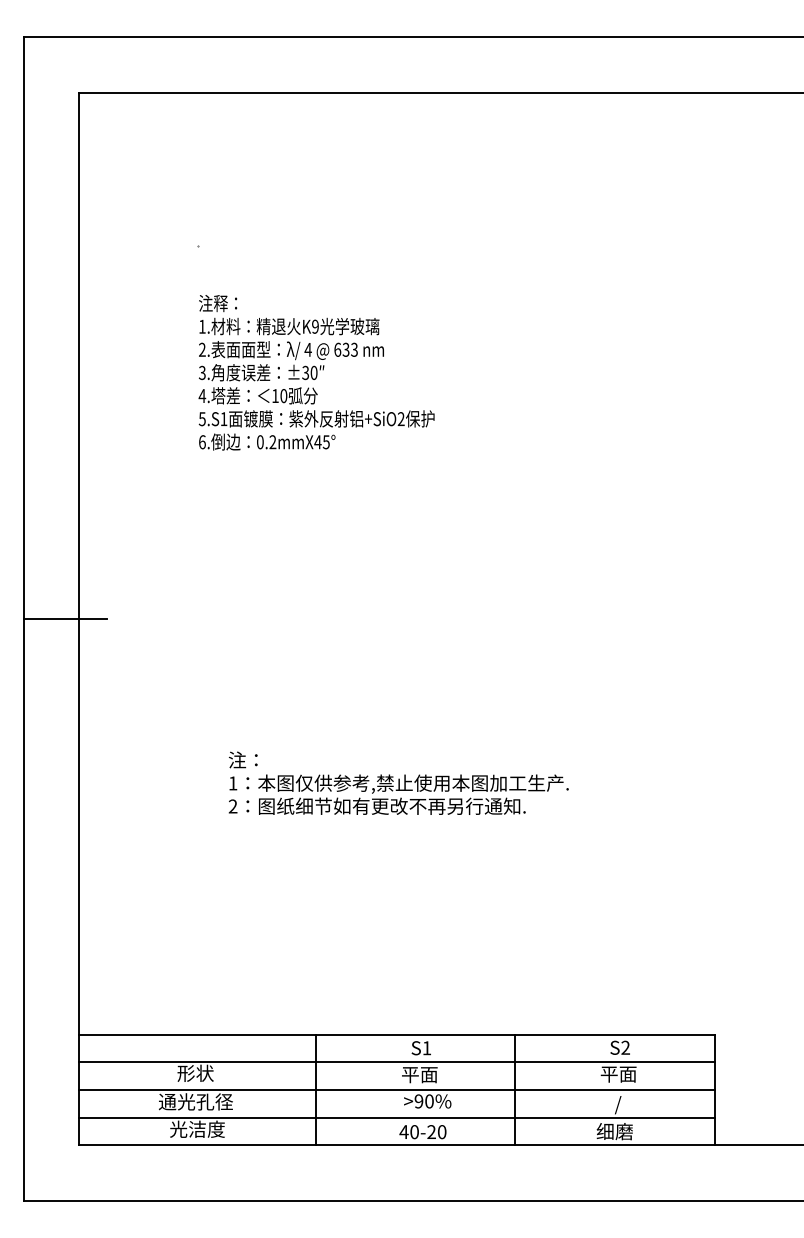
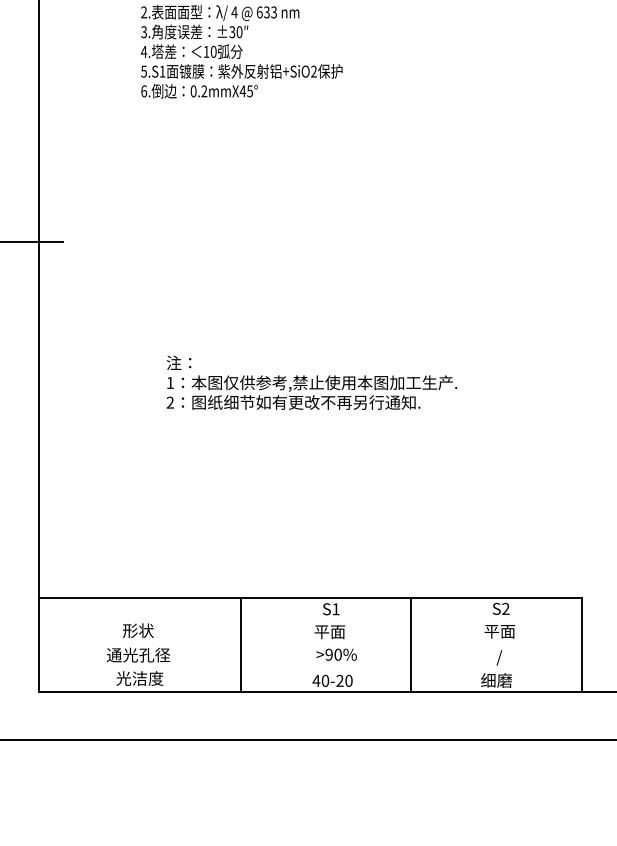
line: (396, 1062) -> (309, 621), removed
line: (396, 1090) -> (309, 645), removed
line: (396, 1117) -> (309, 668), removed

